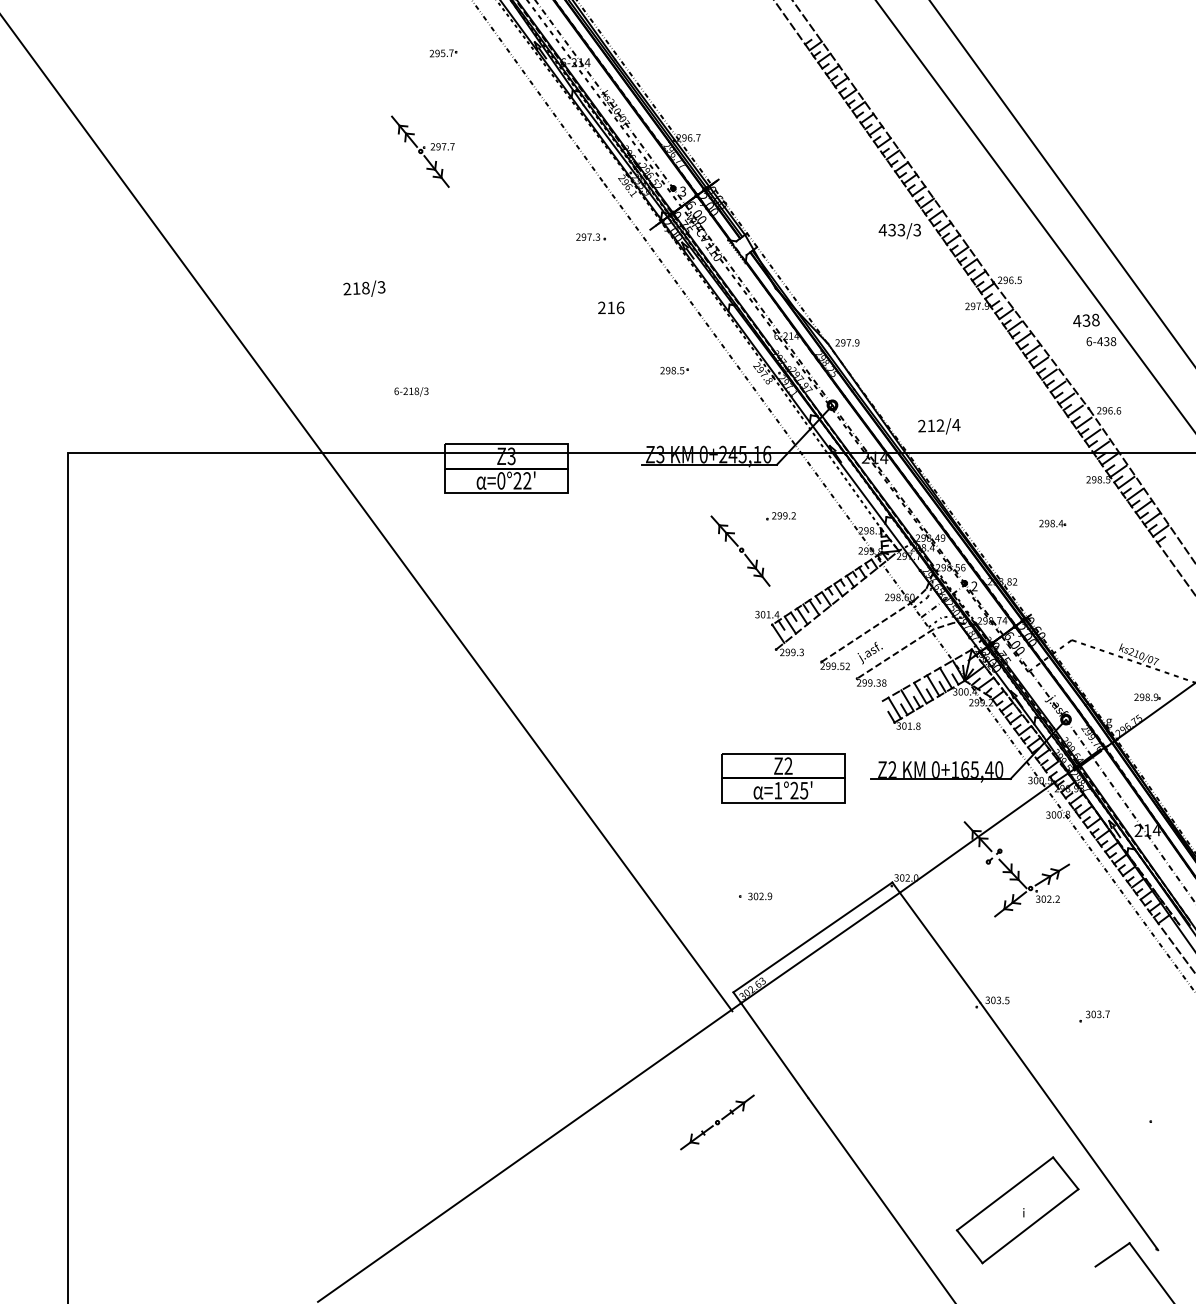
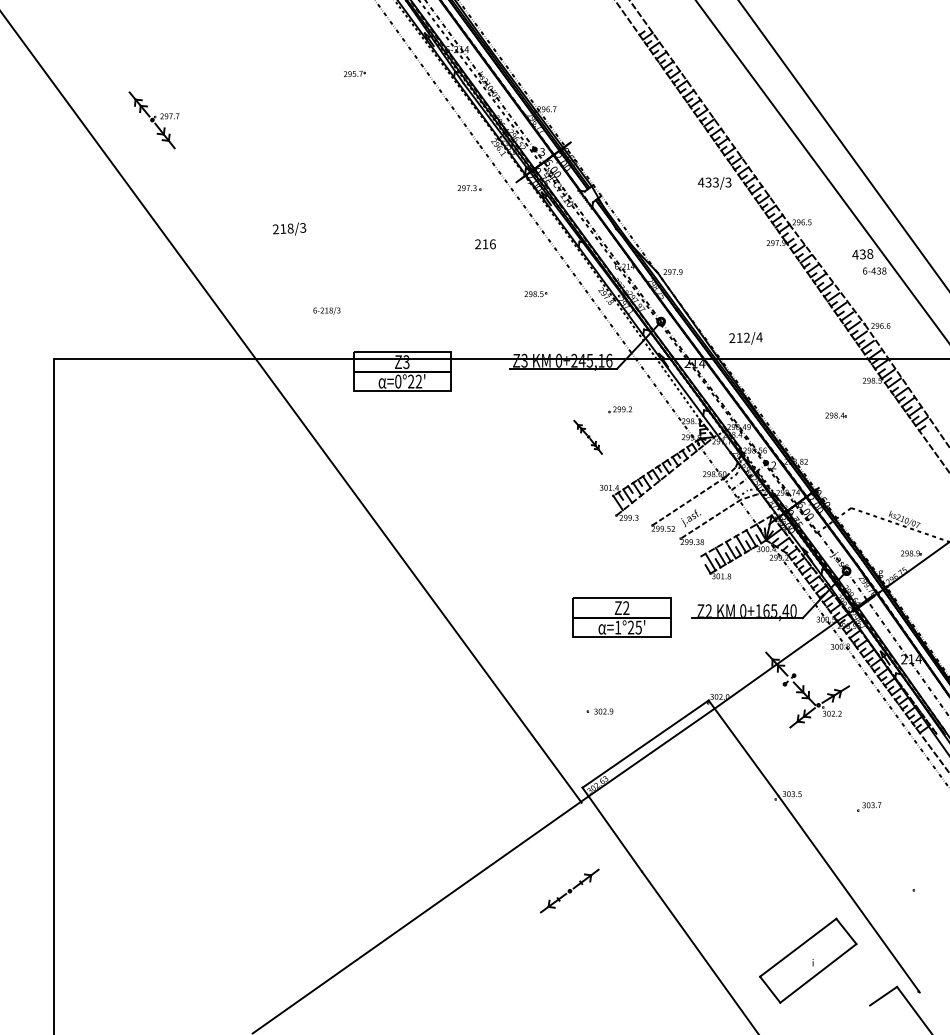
part: (443, 53) -> (354, 74), moved
part: (422, 151) -> (153, 120), moved
part: (740, 550) -> (588, 436), size x0.6

